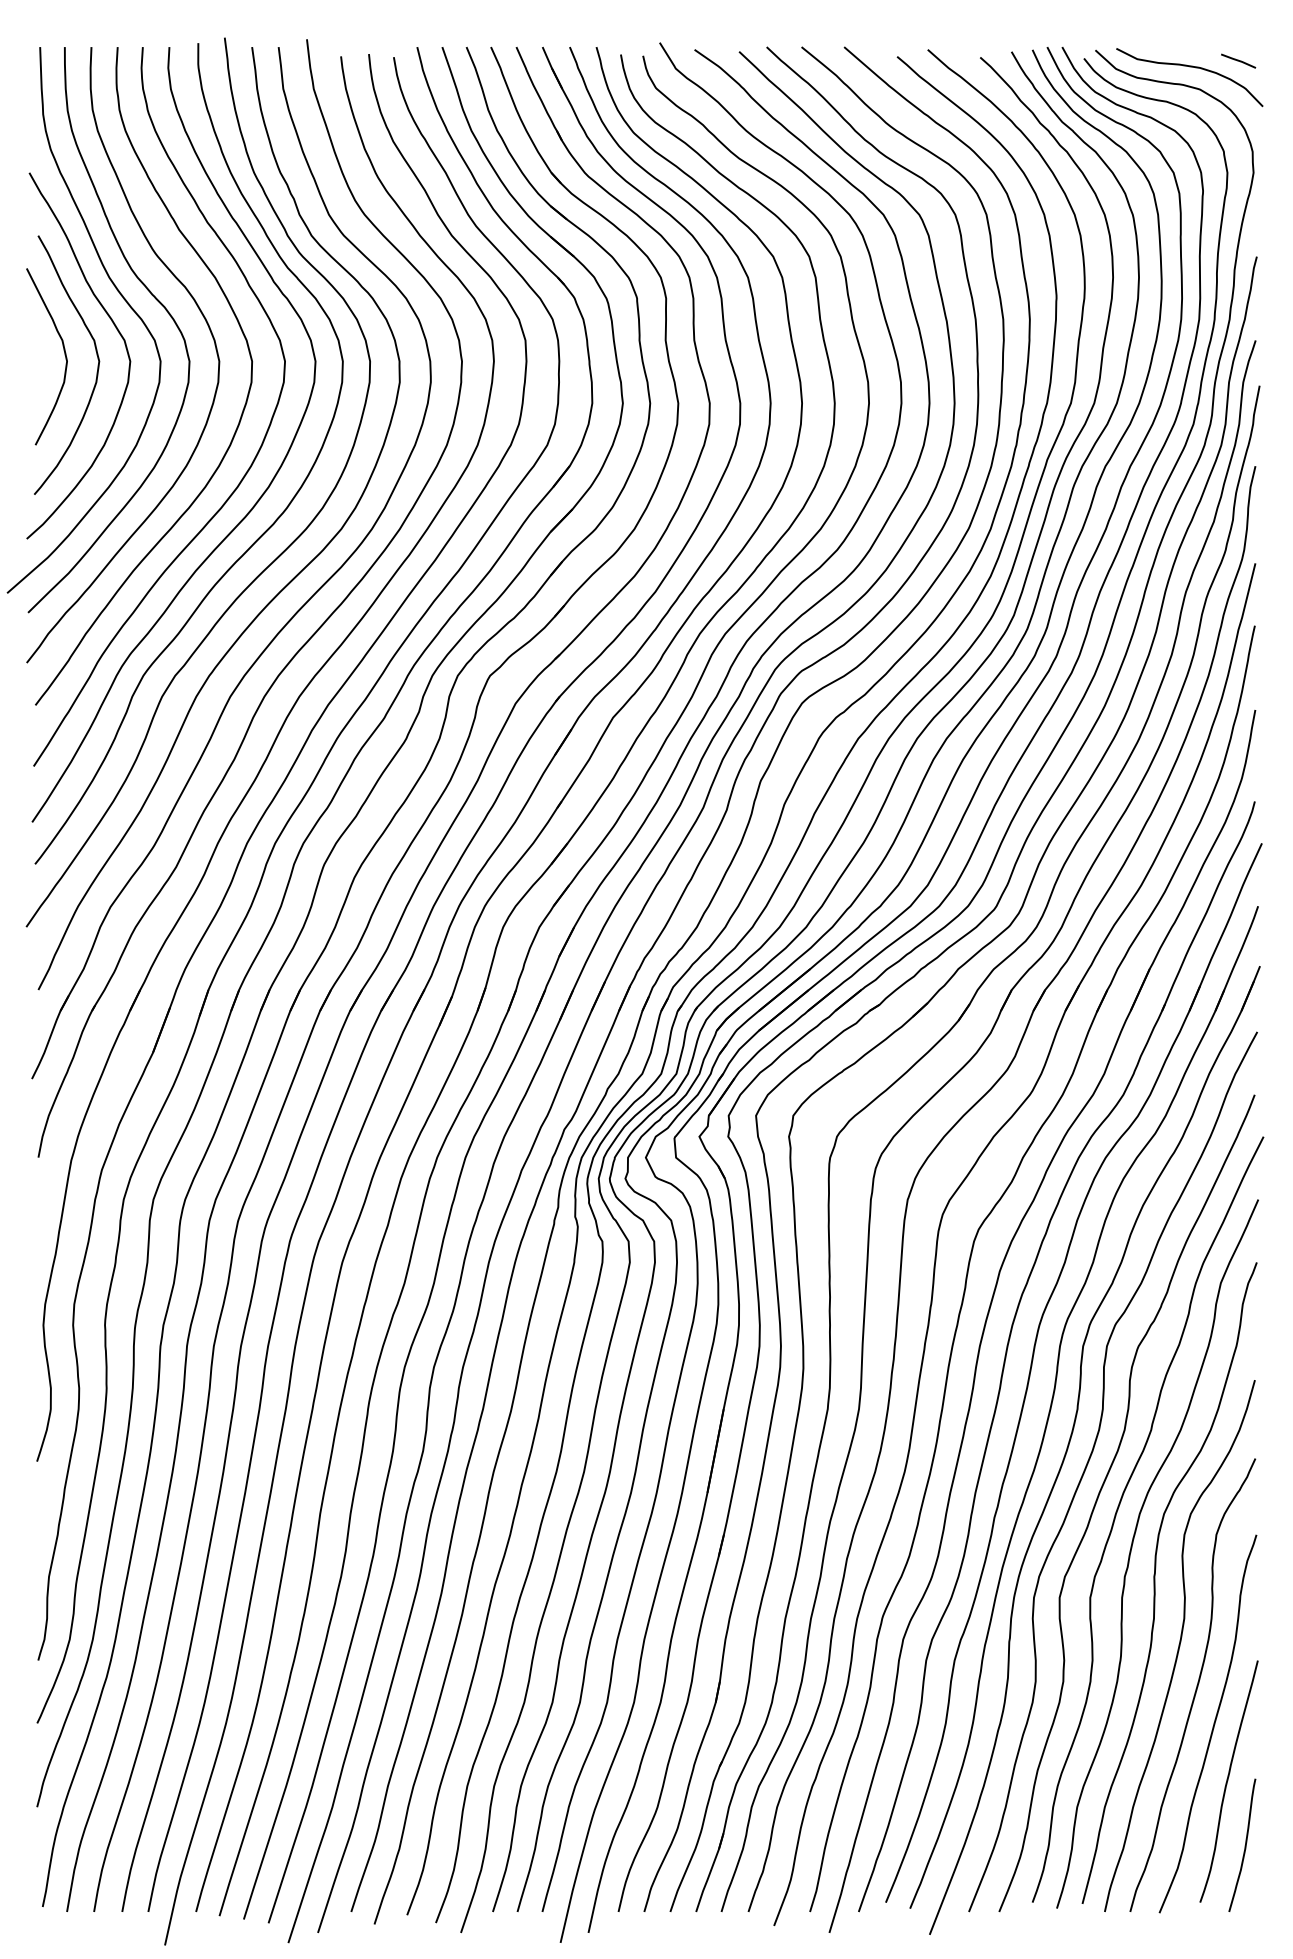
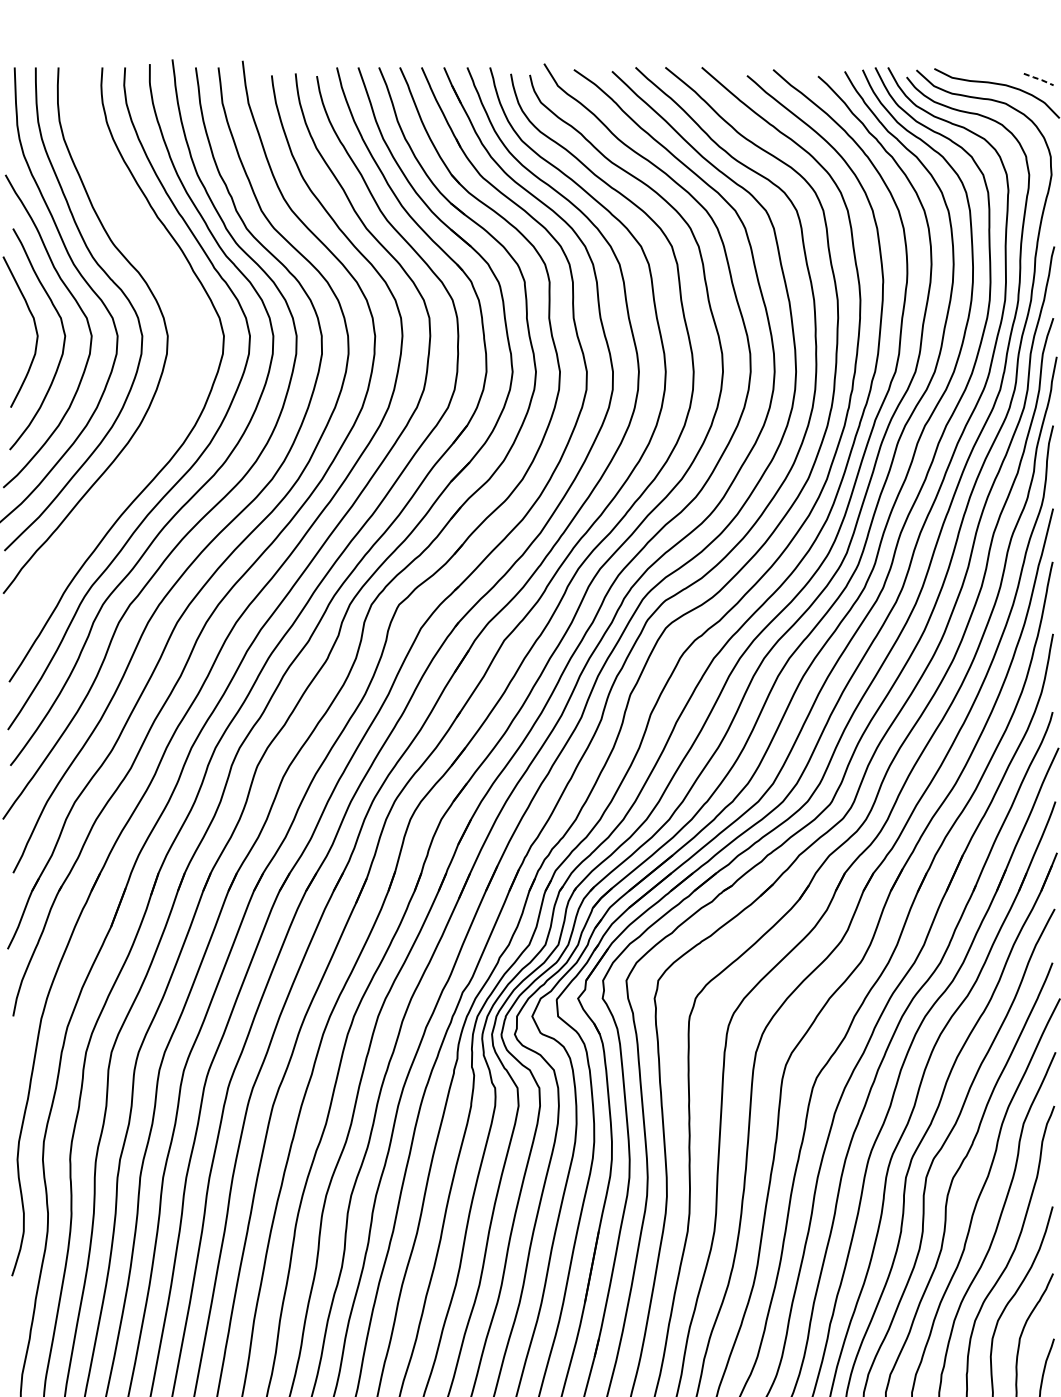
line: (1239, 60) -> (1039, 78), solid -> dashed
curve: (241, 412) -> (186, 379), removed

